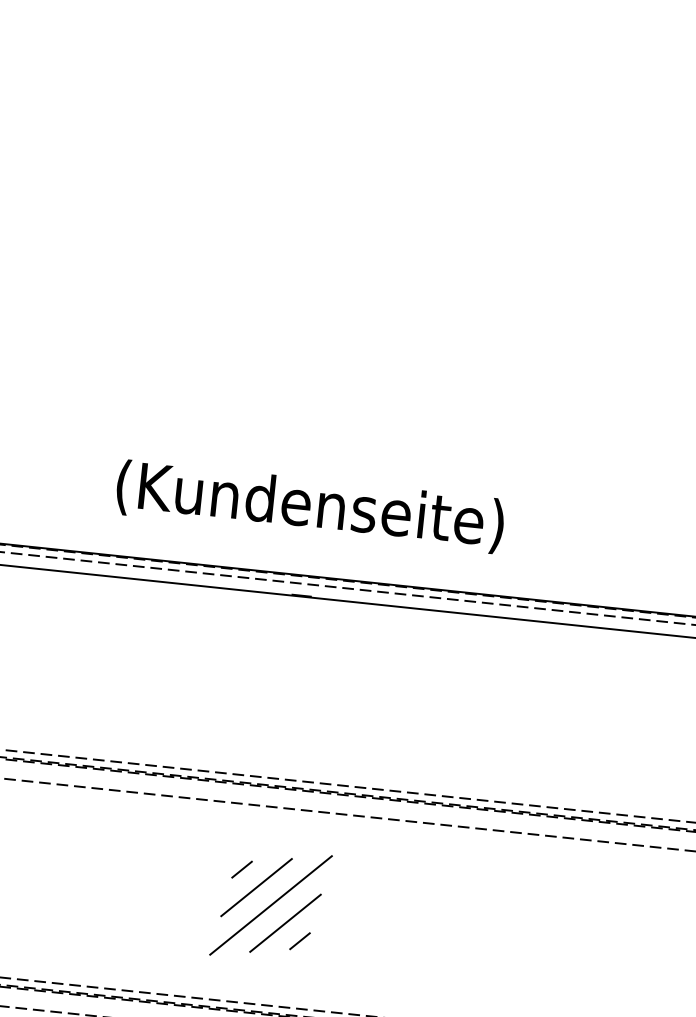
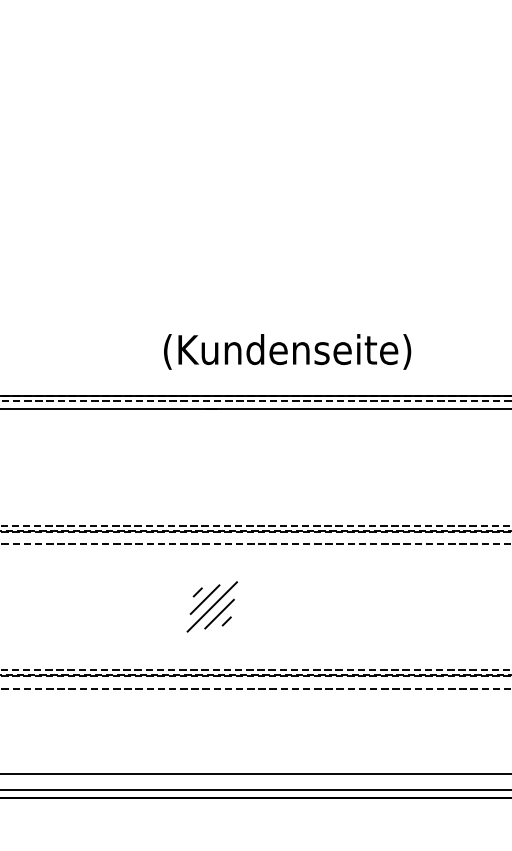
text: (310, 506) -> (287, 351), moved
part: (271, 904) -> (212, 606), size x0.7

